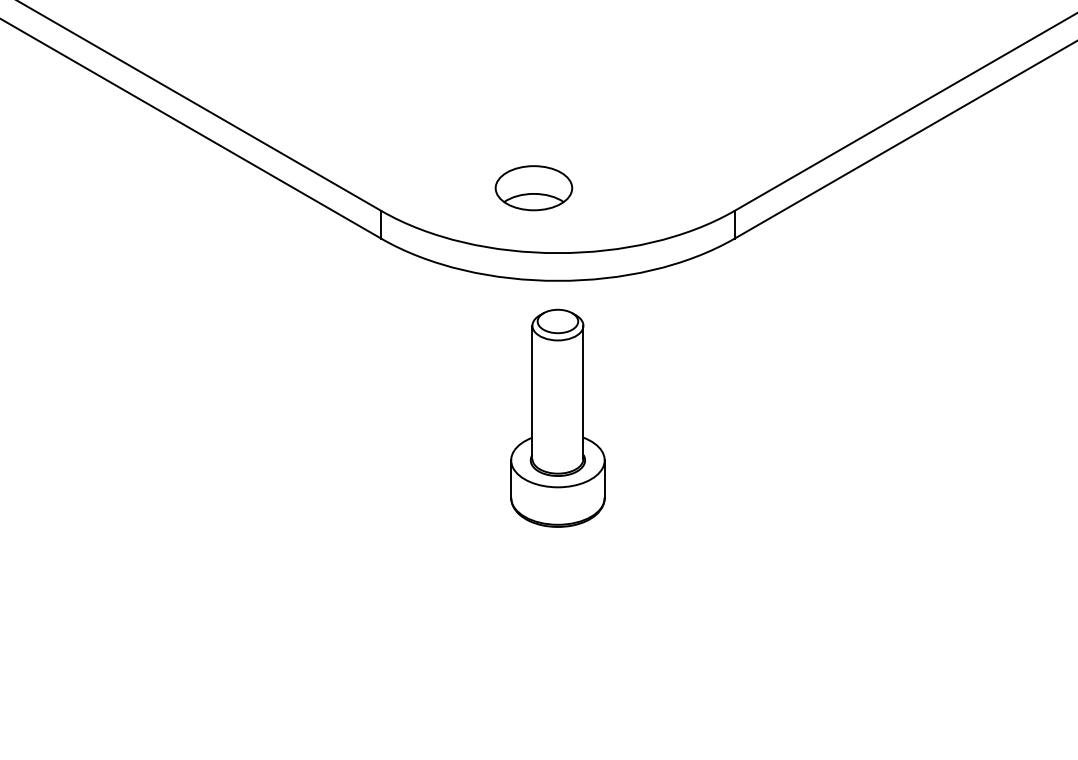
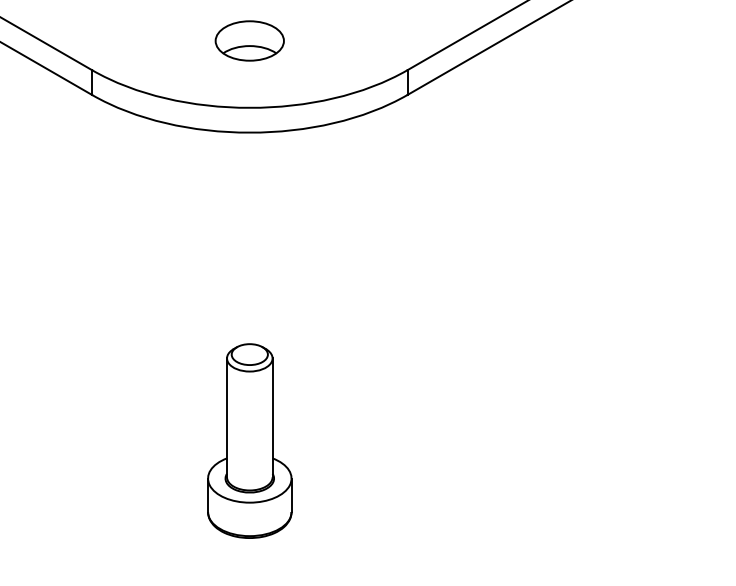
part: (533, 188) -> (249, 41), moved
part: (557, 417) -> (249, 440), moved

